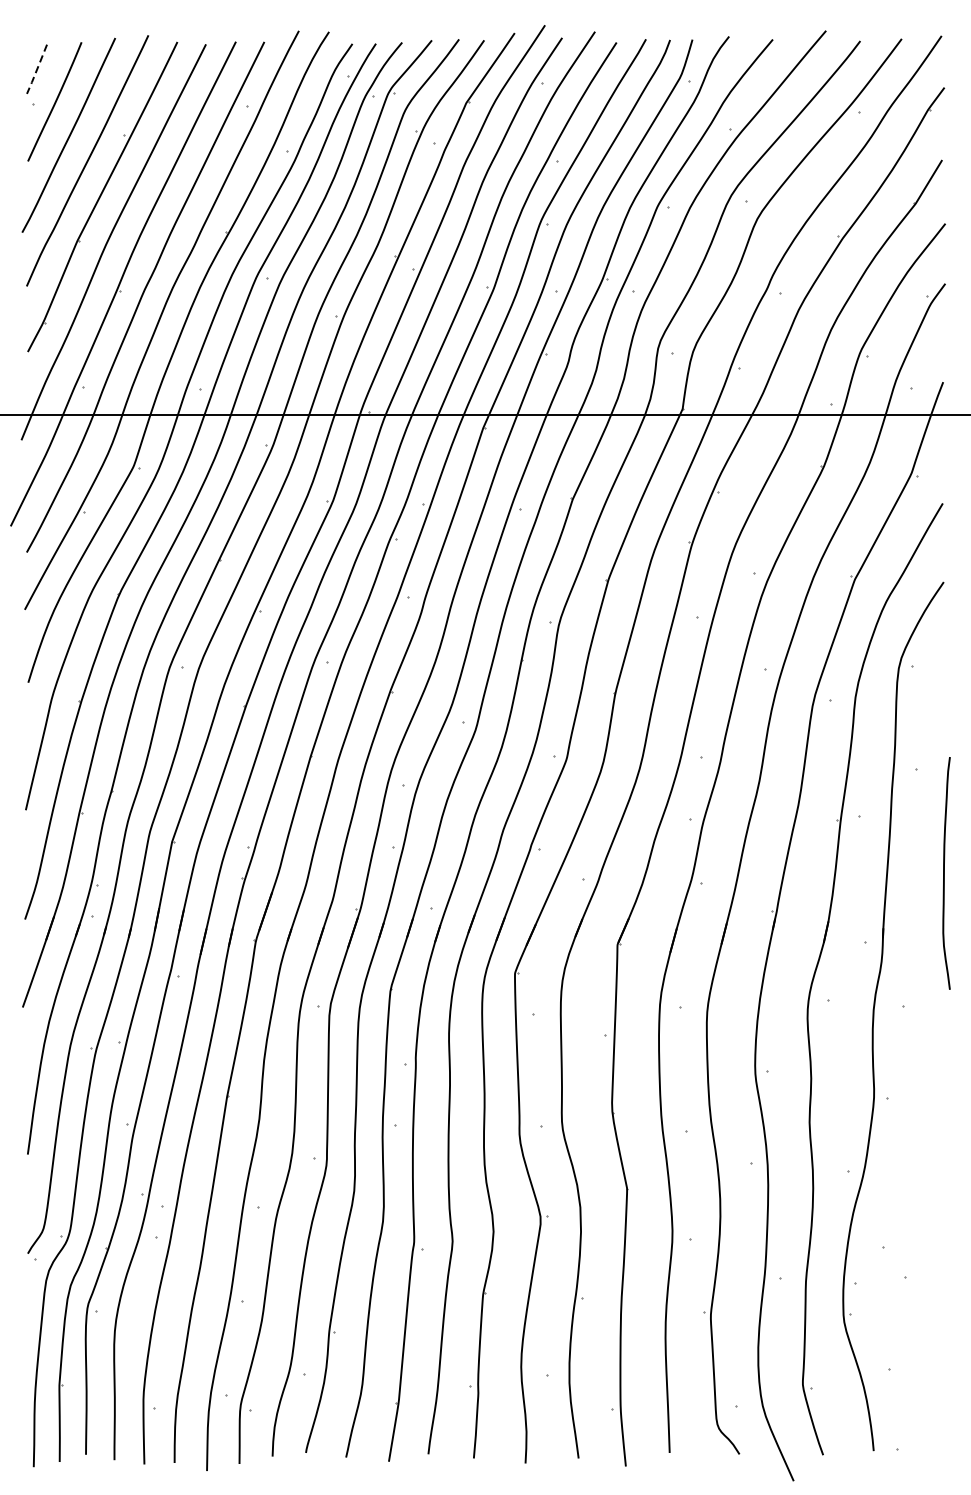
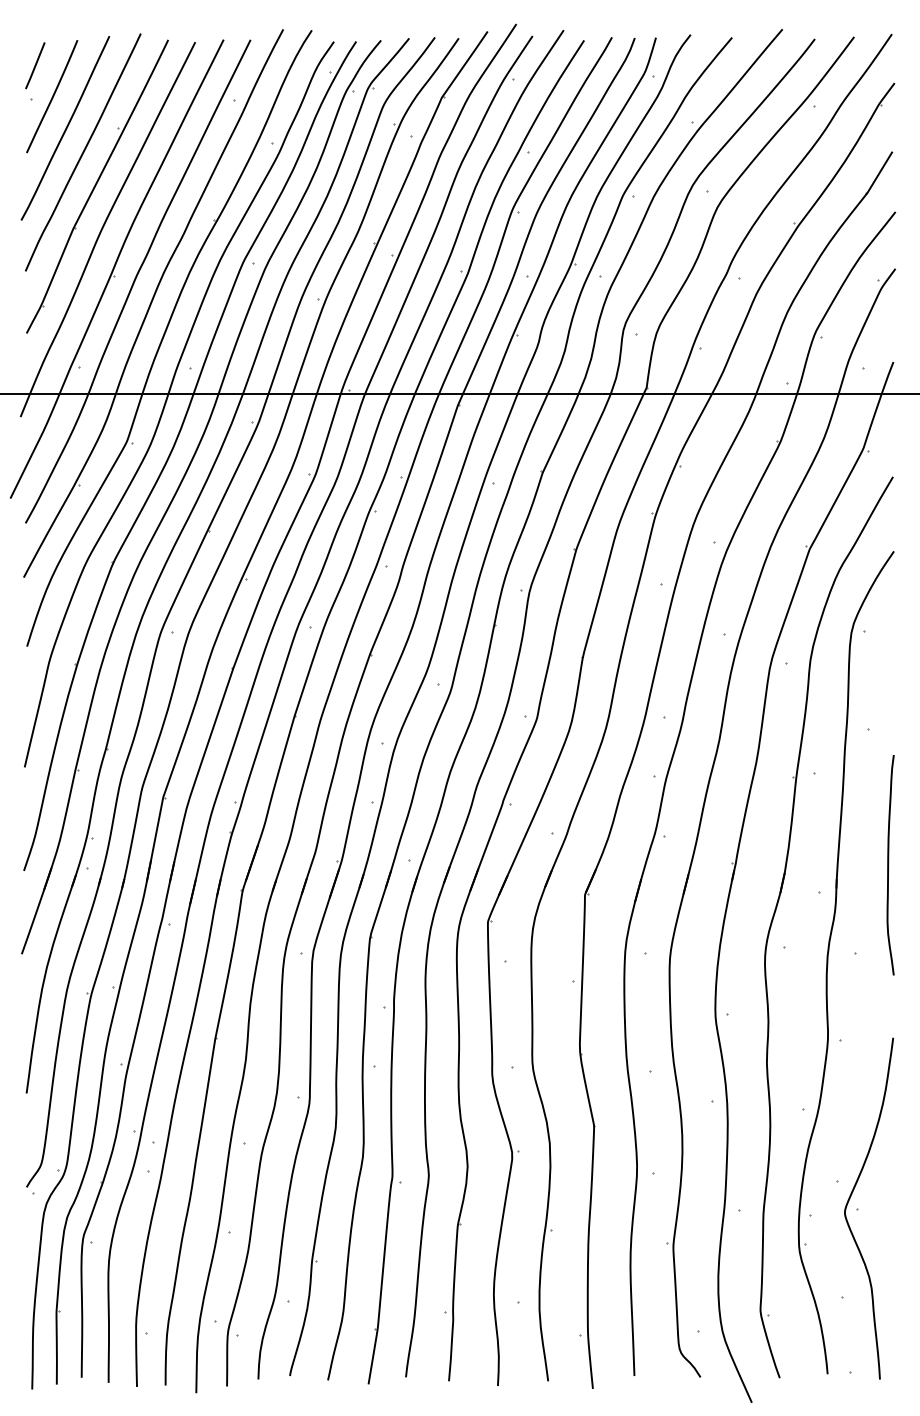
line: (37, 69) -> (35, 65), dashed -> solid
curve: (945, 873) -> (889, 865), moved
curve: (896, 1268) -> (849, 1201), added

